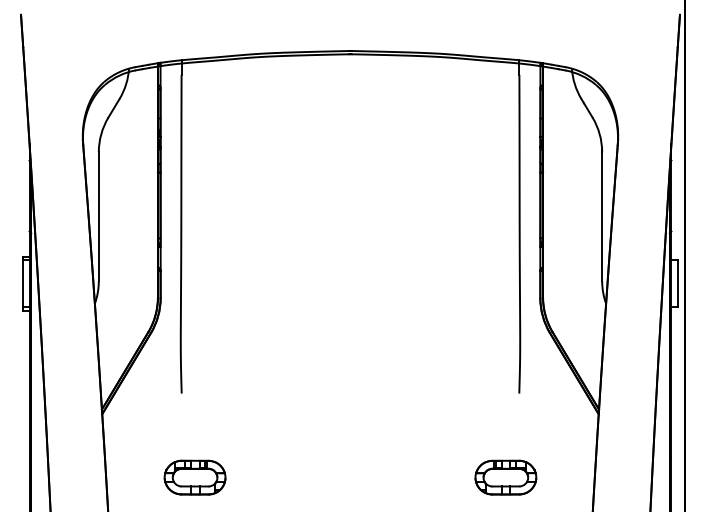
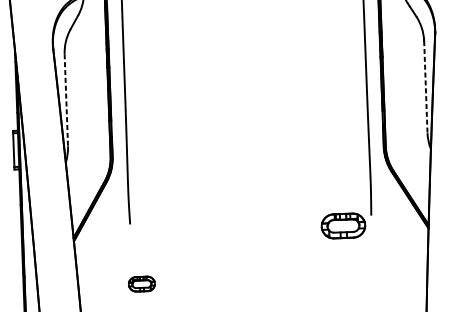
line: (98, 217) -> (66, 100), solid -> dashed
line: (602, 217) -> (426, 87), solid -> dashed
part: (194, 477) -> (141, 284), size x0.6
part: (505, 477) -> (343, 225), moved

